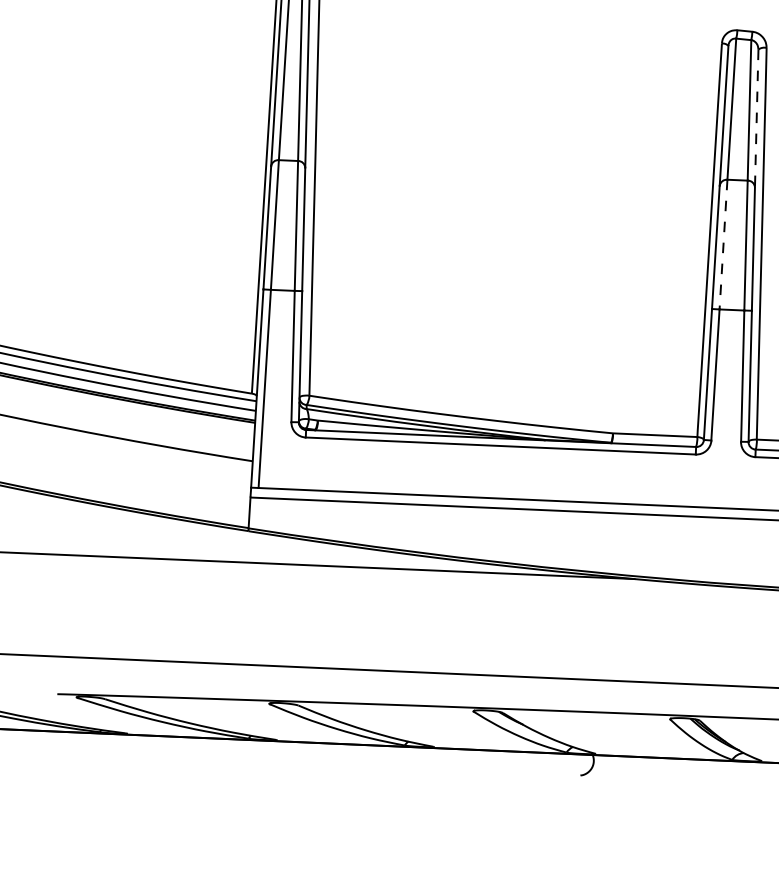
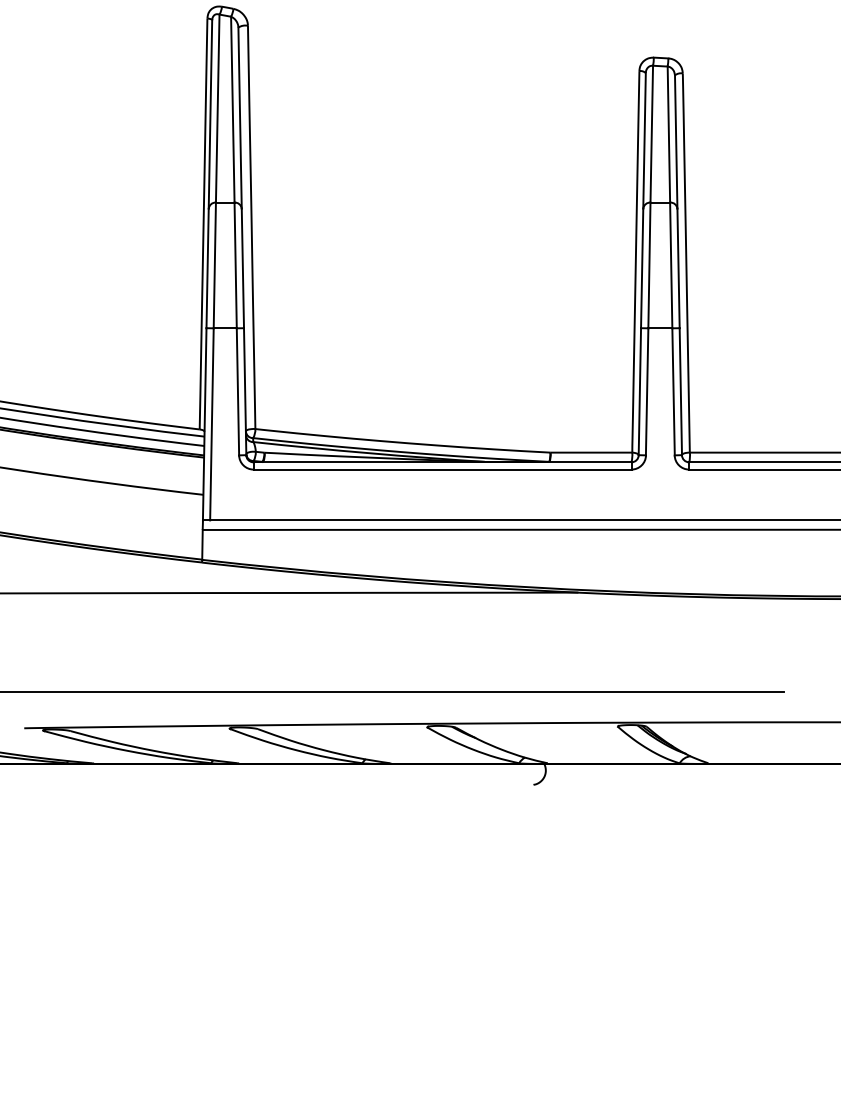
line: (756, 118) -> (676, 142), dashed -> solid
line: (723, 244) -> (649, 265), dashed -> solid

